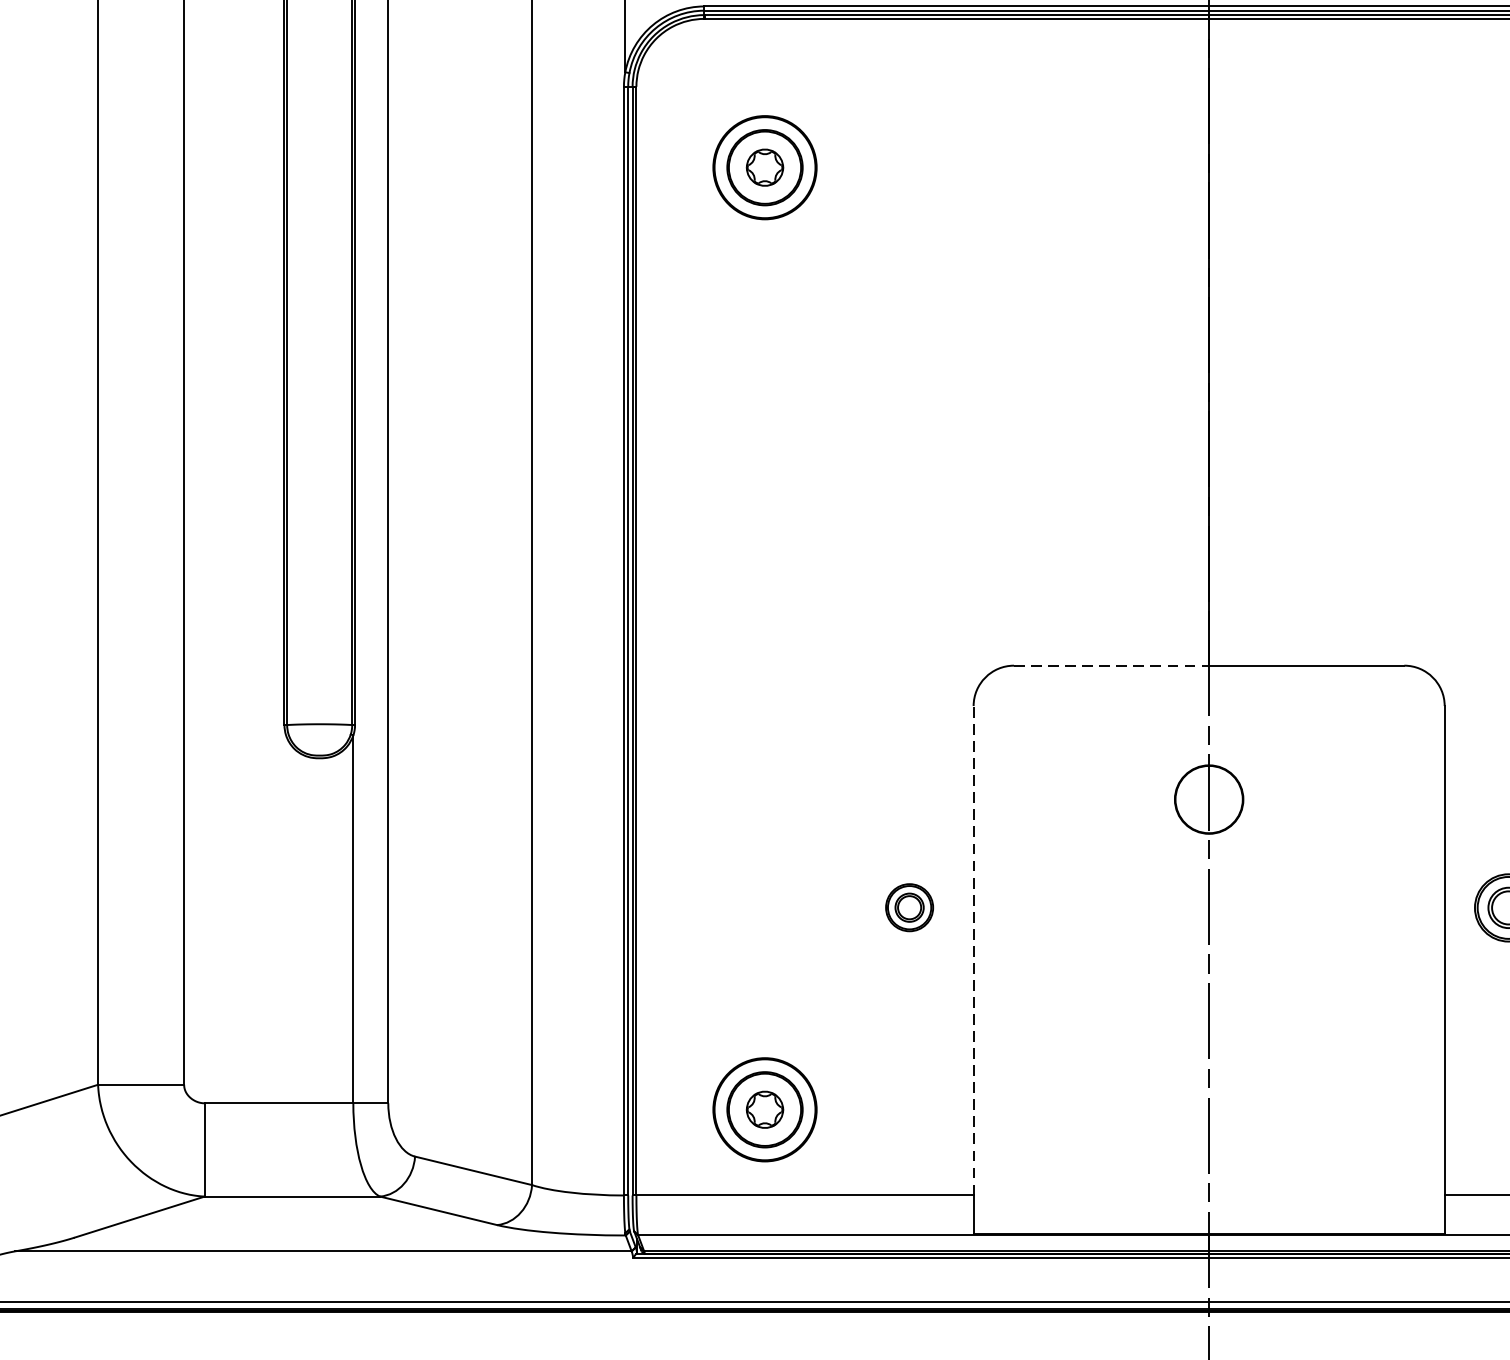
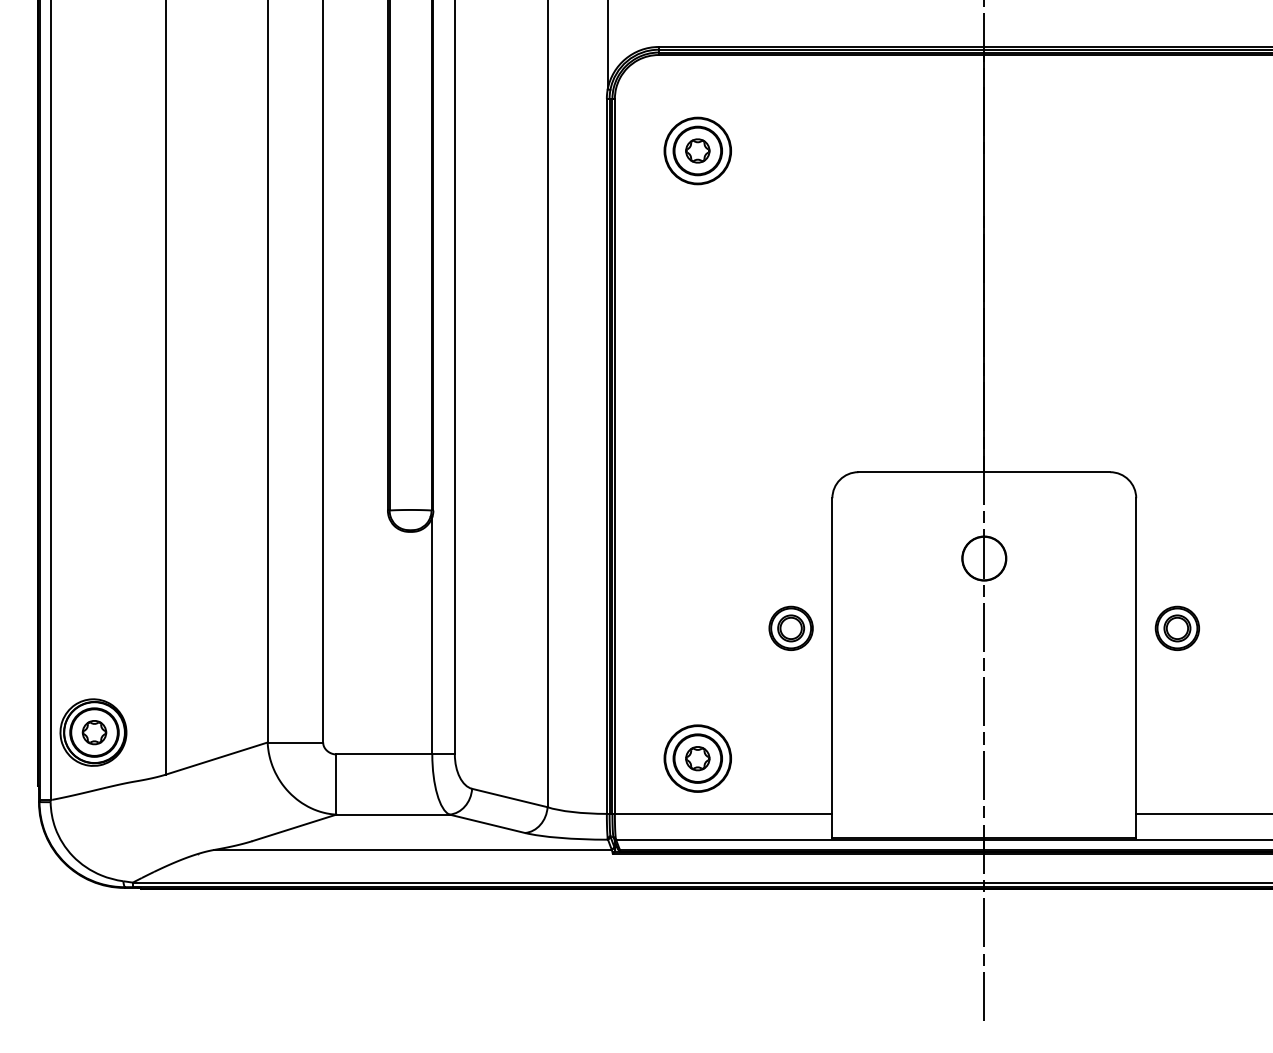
line: (1111, 666) -> (921, 472), dashed -> solid
part: (908, 906) -> (790, 627), size x1.43
line: (973, 951) -> (832, 656), dashed -> solid

